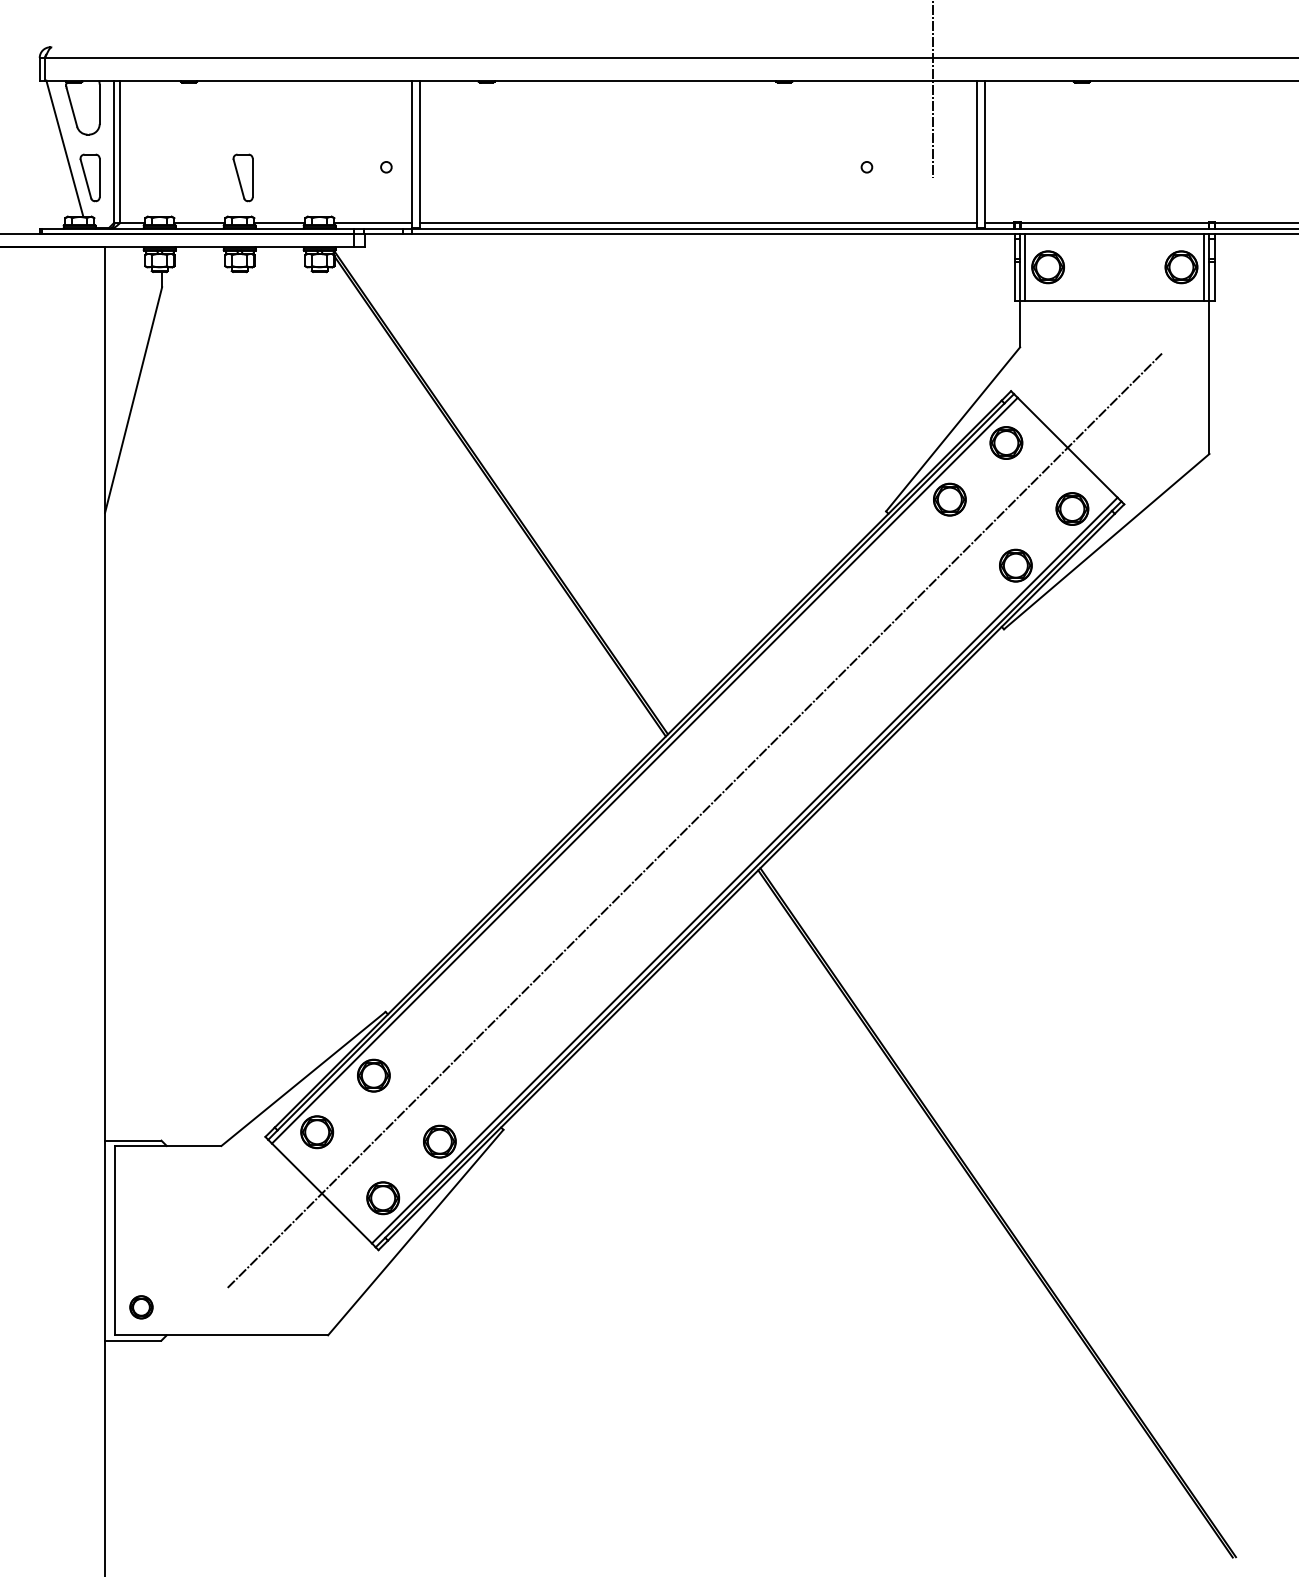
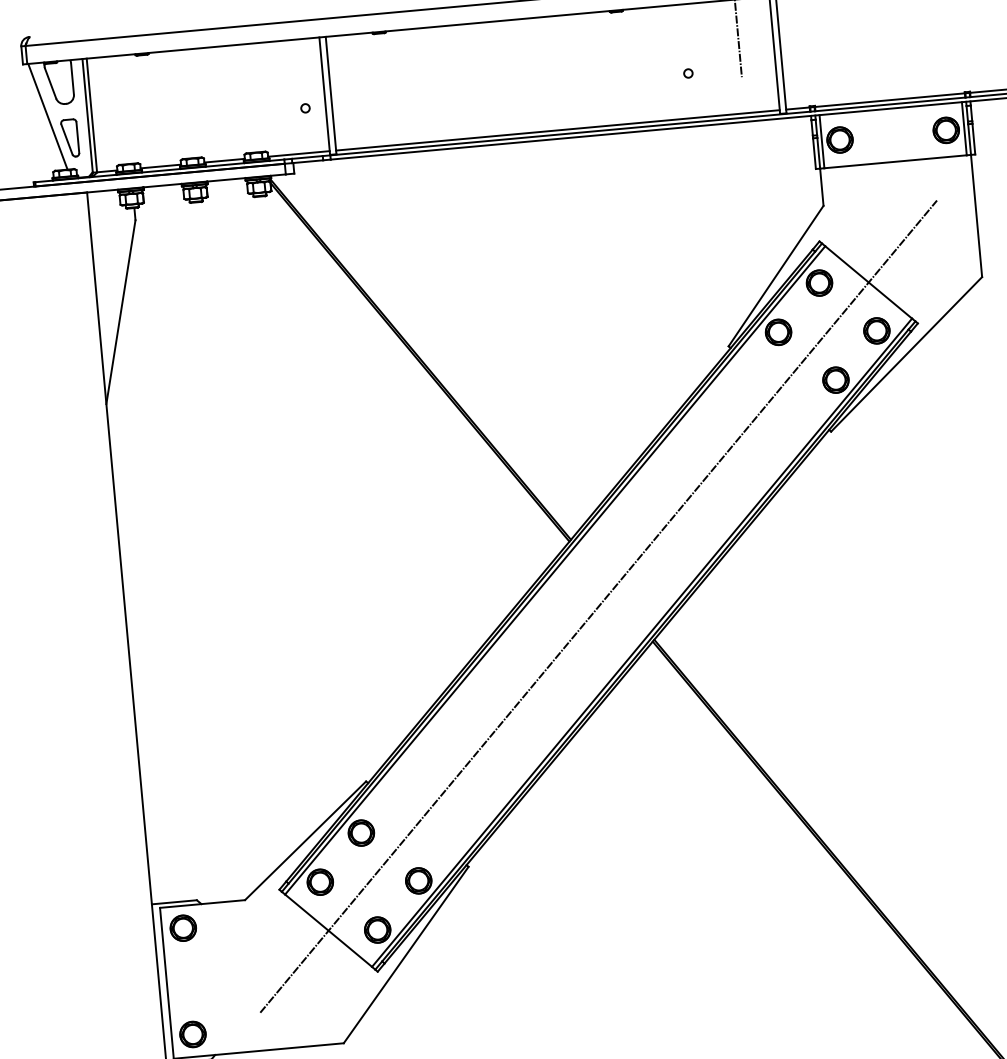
part: (242, 177) -> (191, 126), removed
part: (141, 1173) -> (183, 927), added
part: (141, 1307) -> (193, 1034), size x1.43

